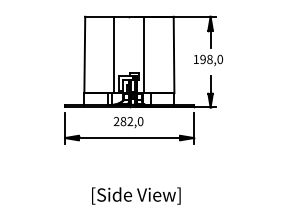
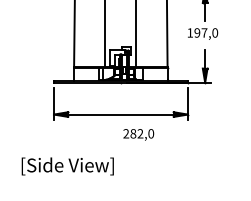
text: (209, 59) -> (204, 32), 198,0 -> 197,0
text: (128, 122) -> (138, 134), moved
text: (136, 195) -> (67, 165), moved

